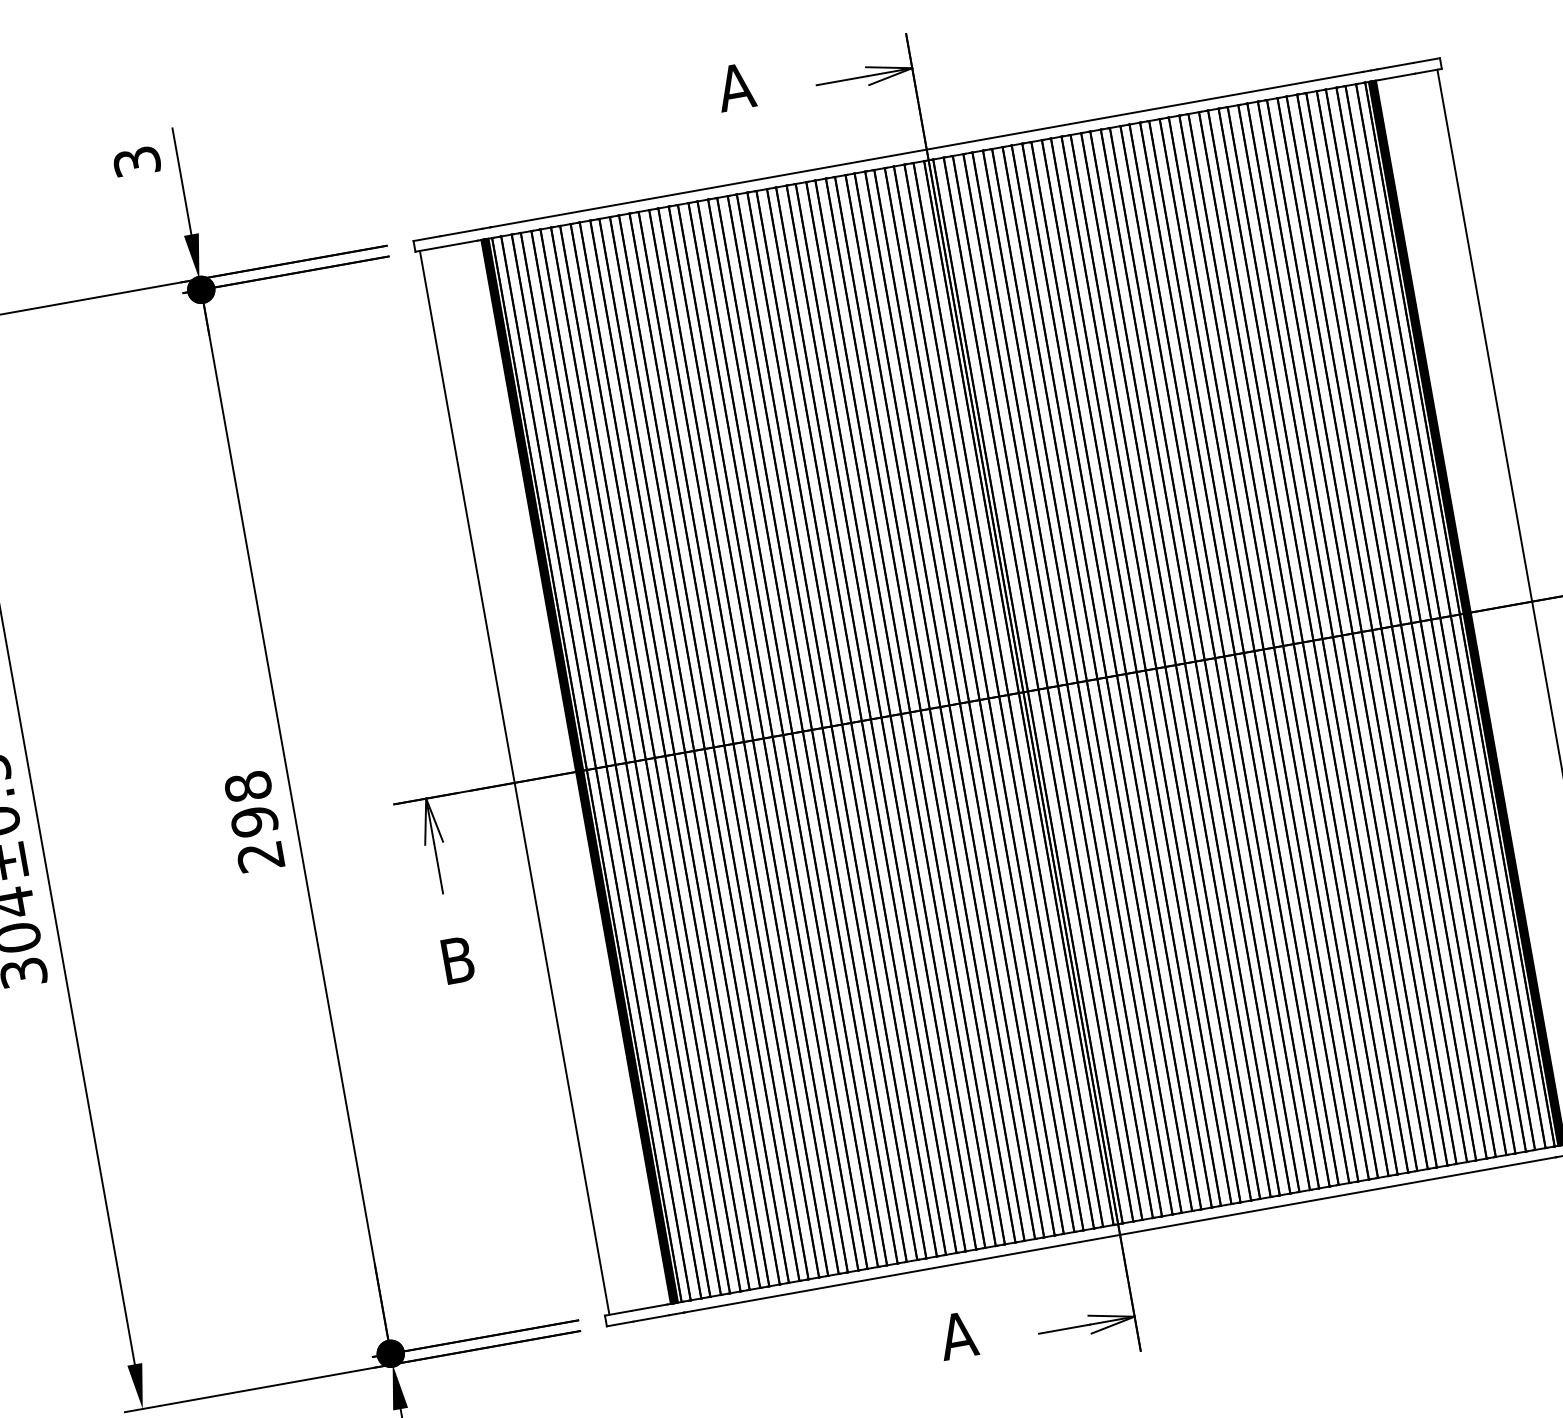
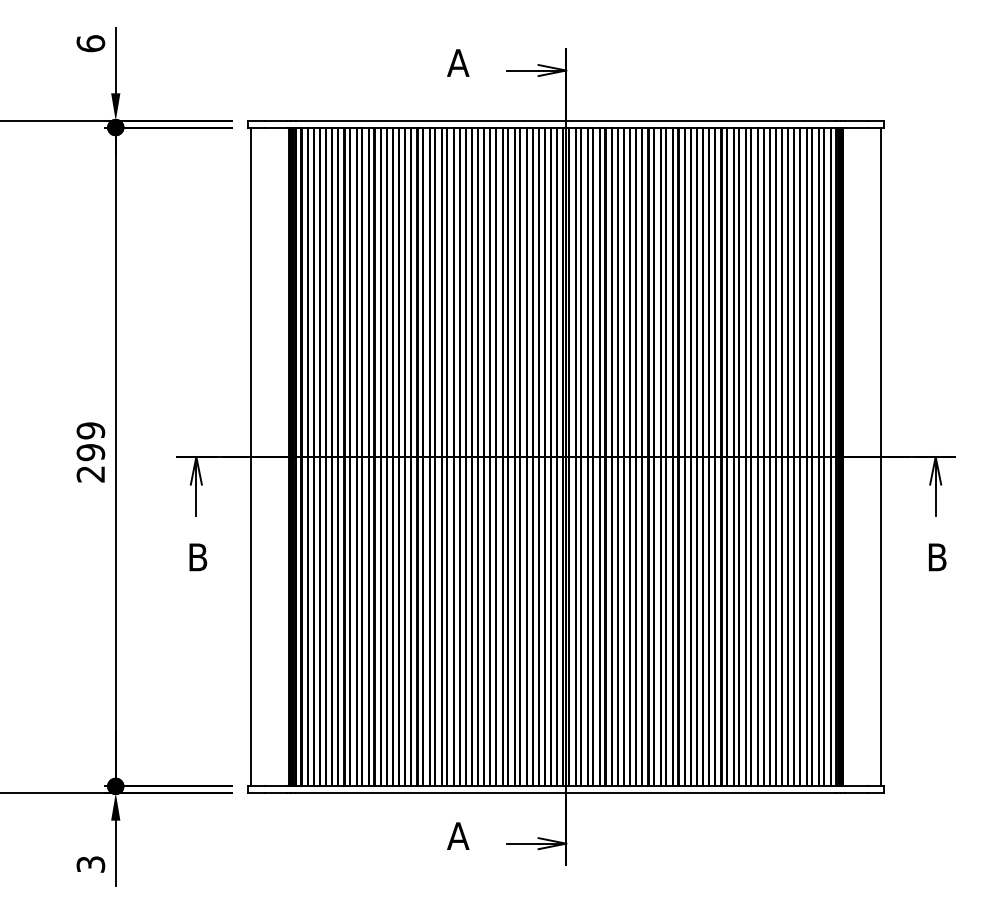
text: (136, 161) -> (90, 43), 3 -> 6
text: (247, 786) -> (90, 430), 298 -> 299

